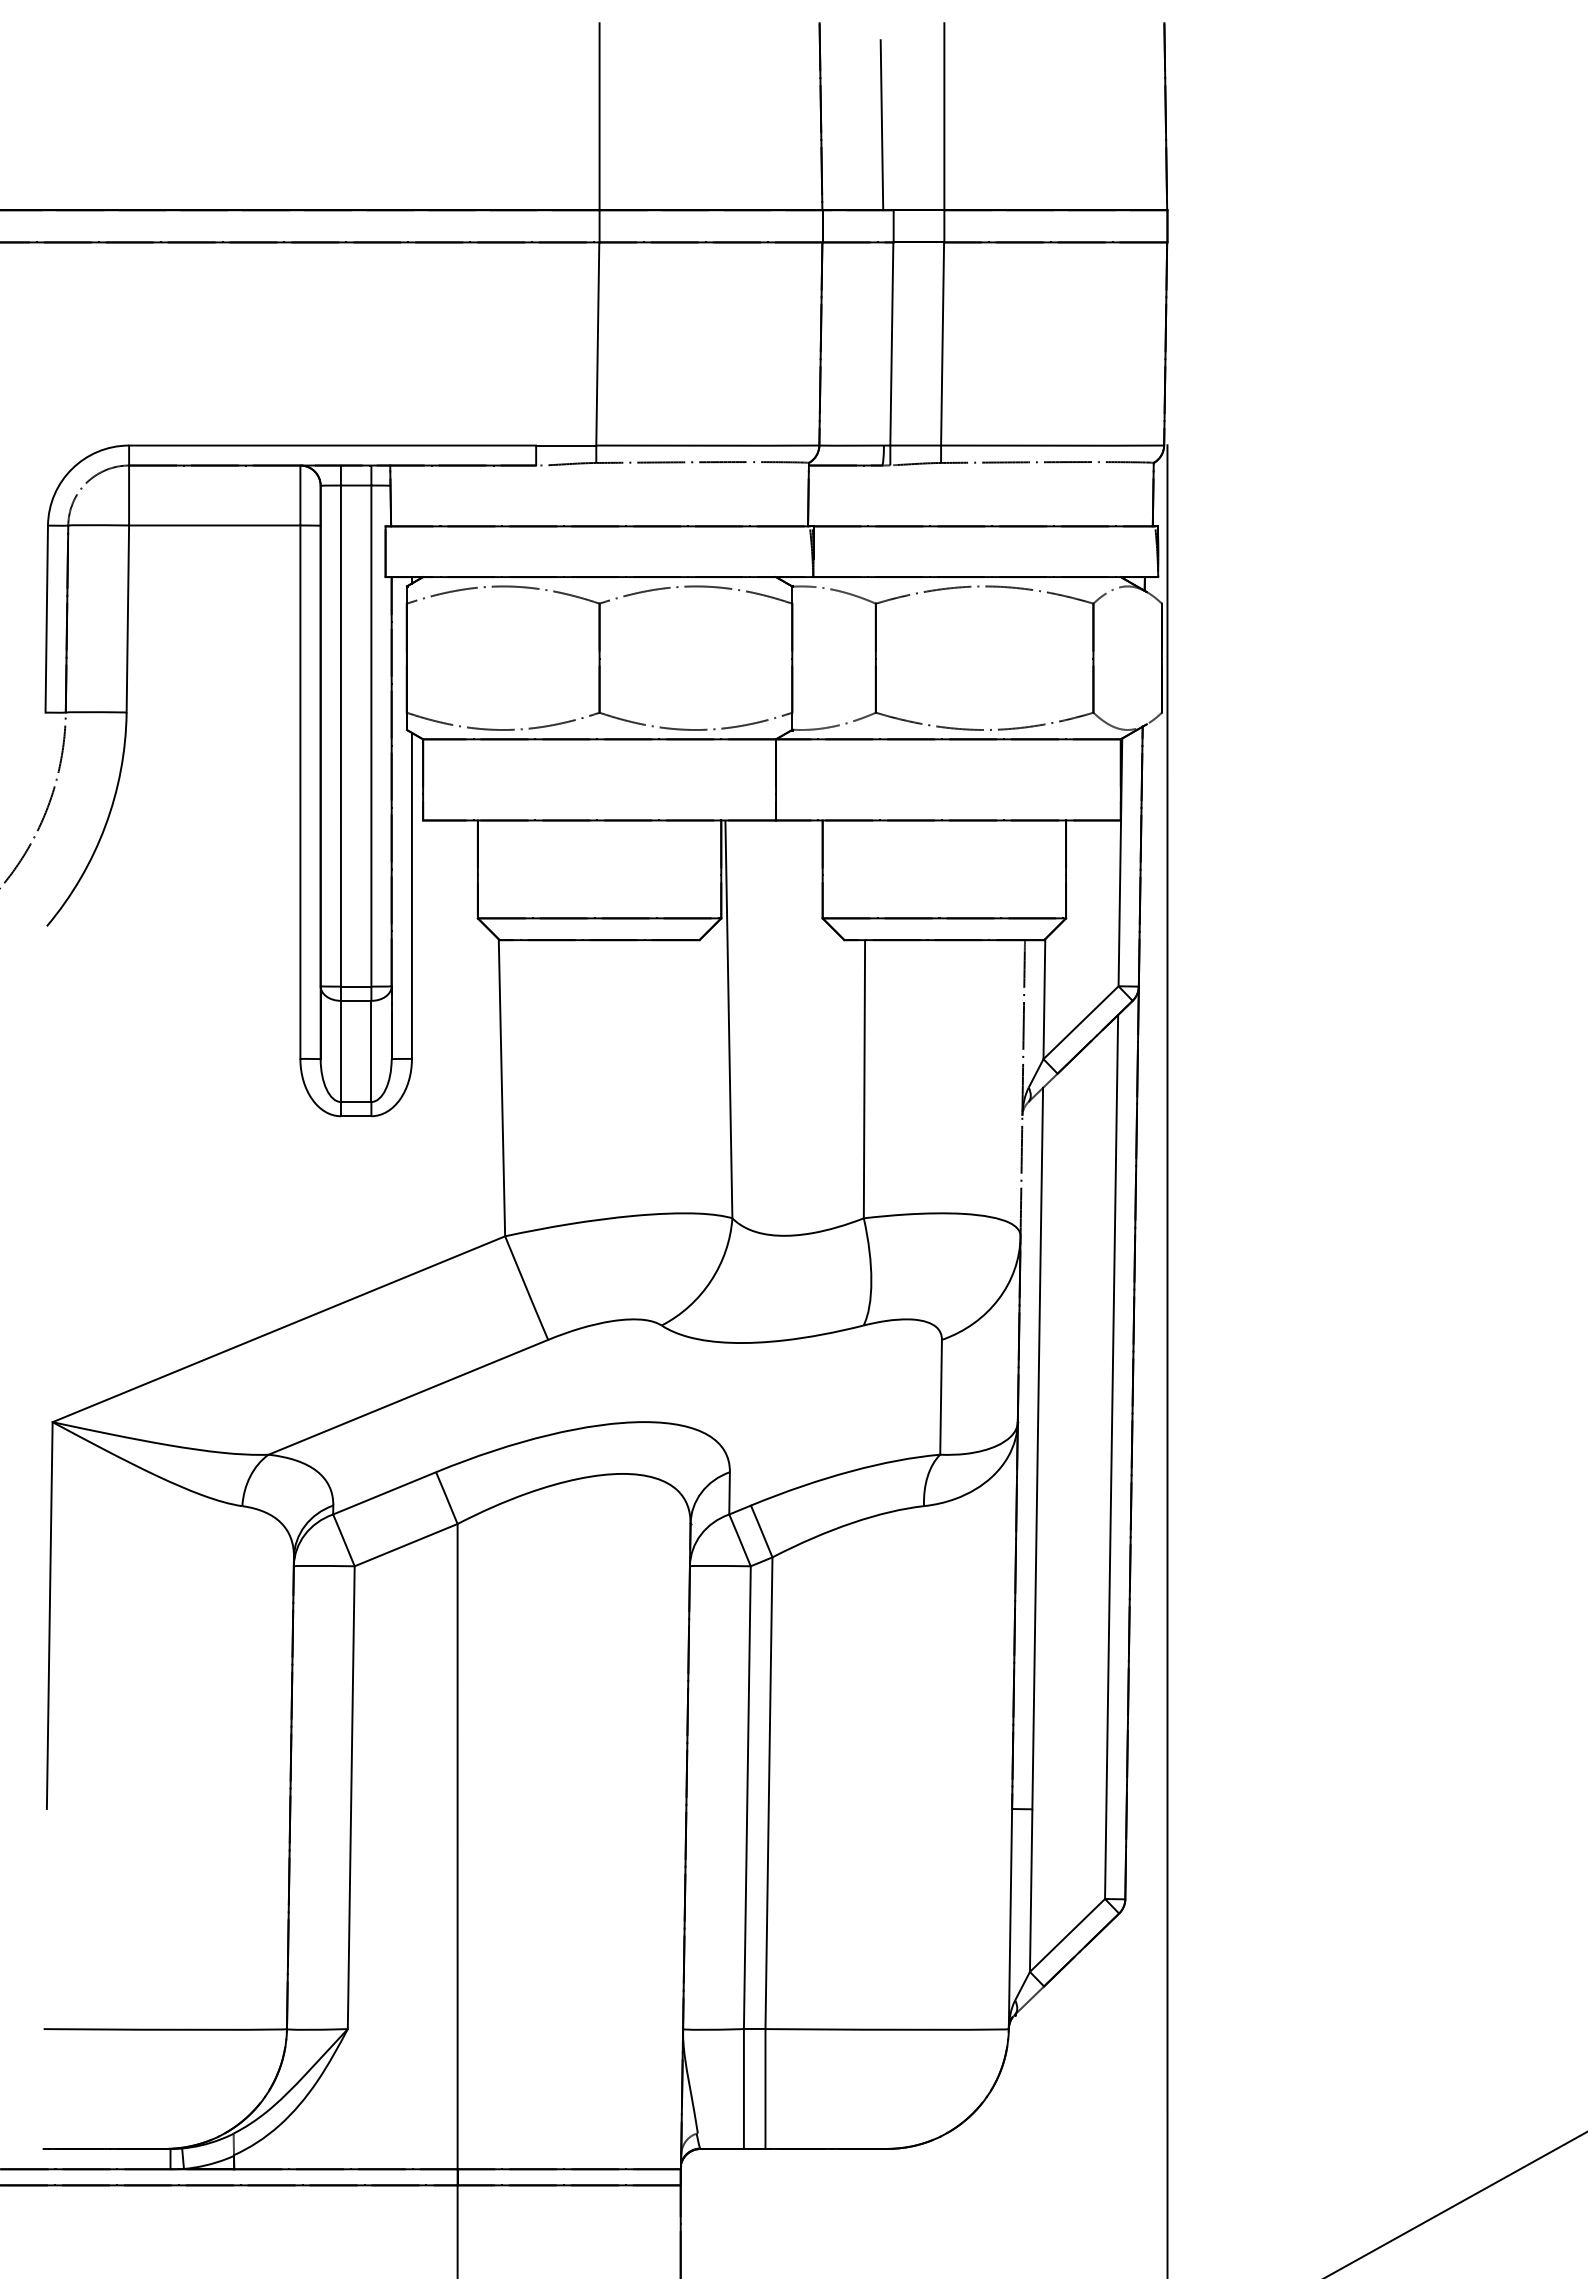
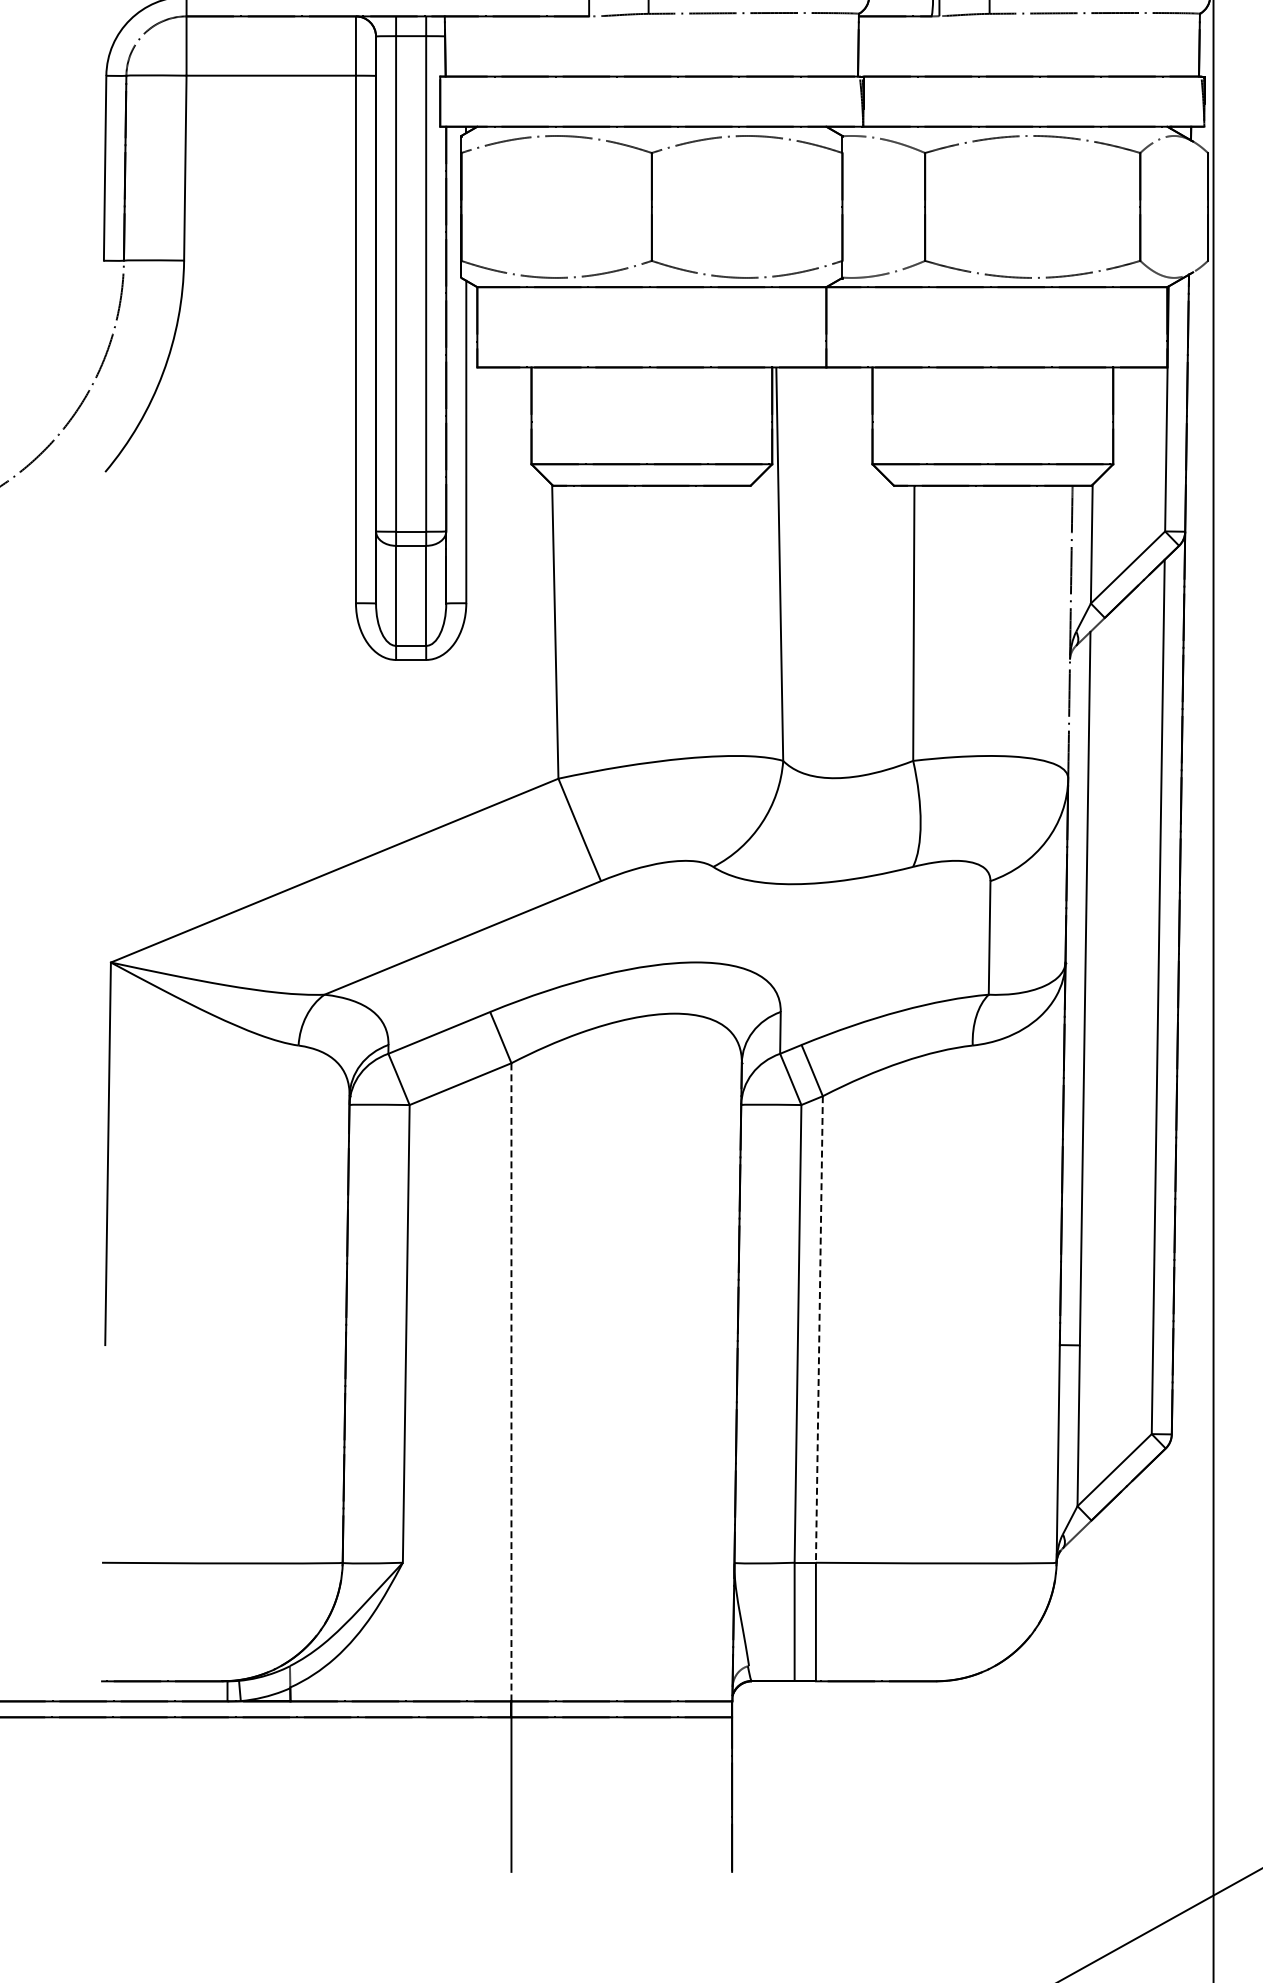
line: (768, 1793) -> (818, 1329), solid -> dashed
line: (457, 1846) -> (511, 1382), solid -> dashed

